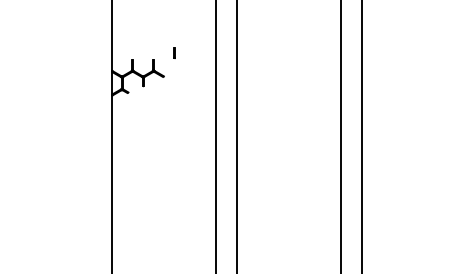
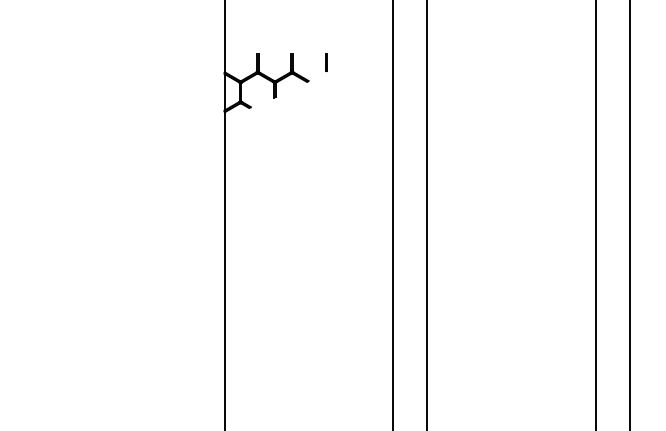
line: (174, 52) -> (325, 61), moved

